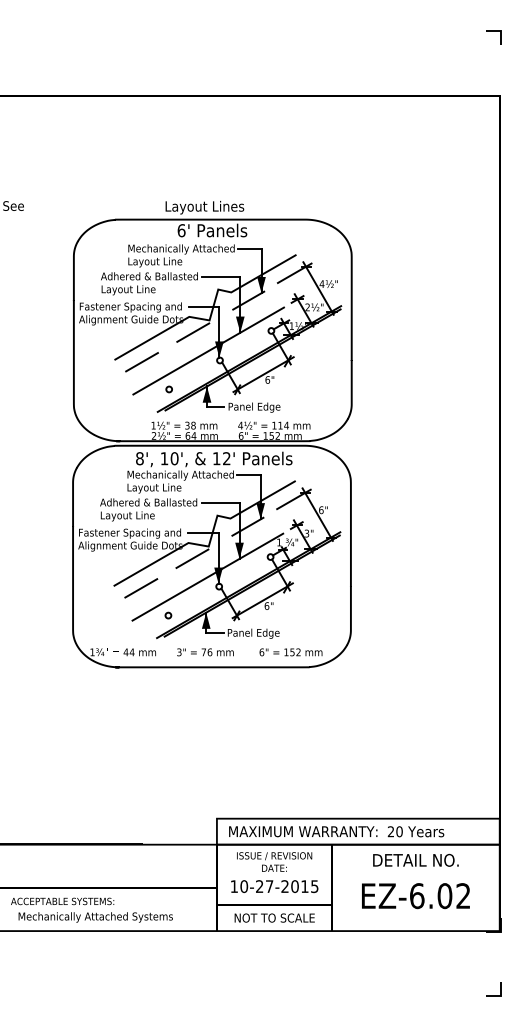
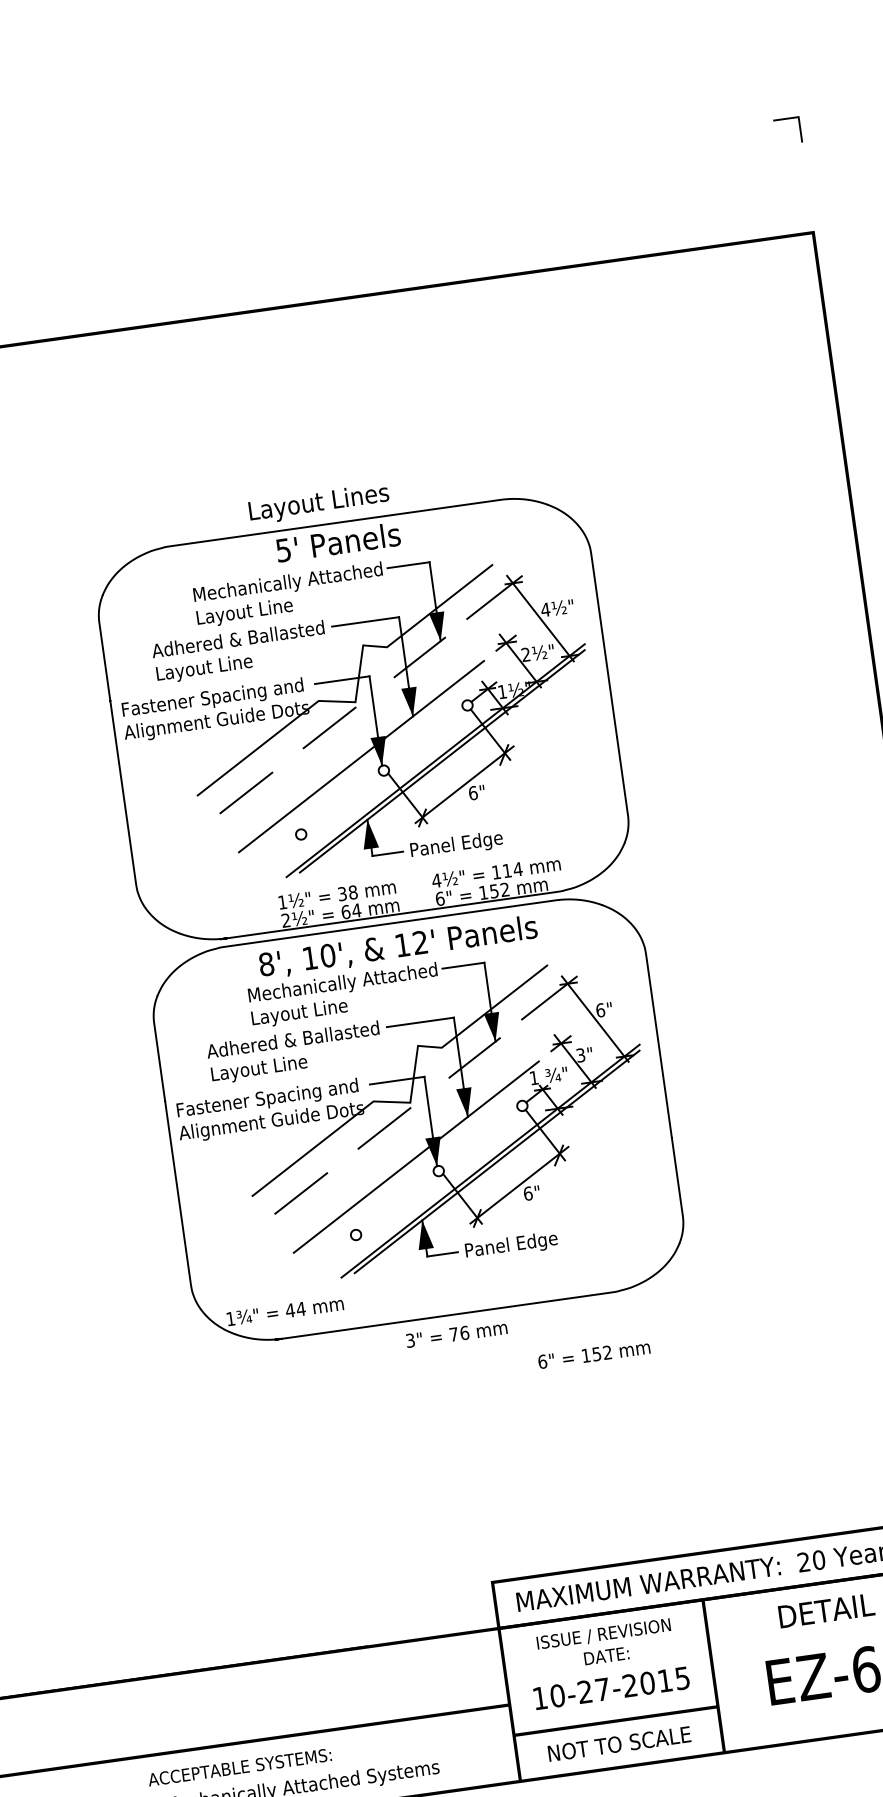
text: (181, 230) -> (283, 550), 6' -> 5'
text: (205, 652) -> (456, 1334), moved
text: (290, 652) -> (593, 1354), moved

